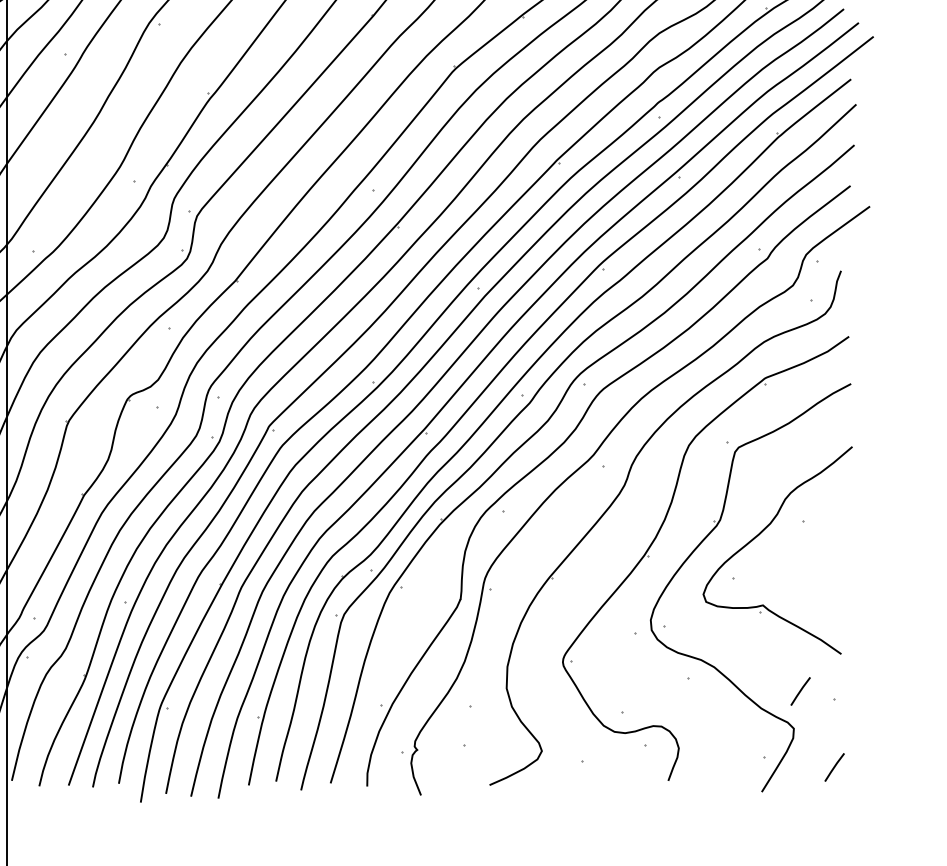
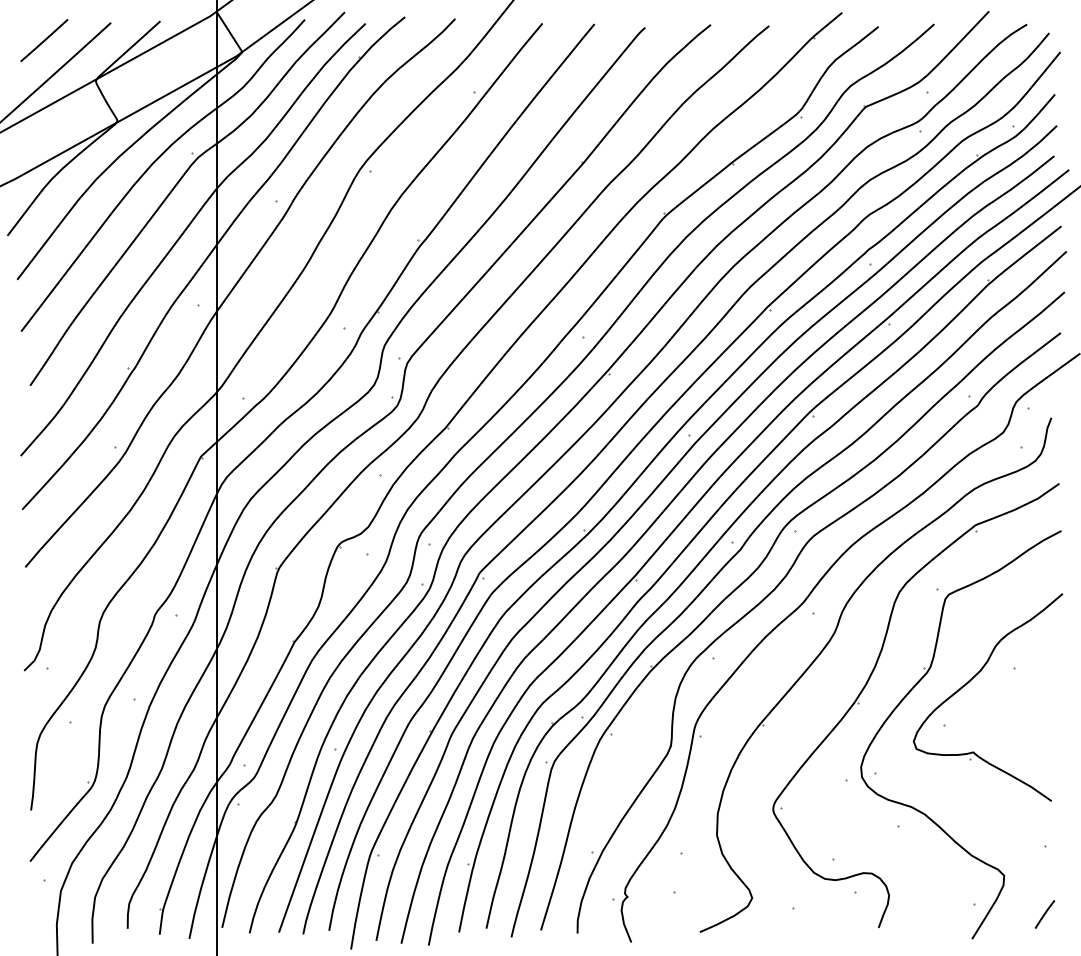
line: (800, 691) -> (1010, 838), removed

